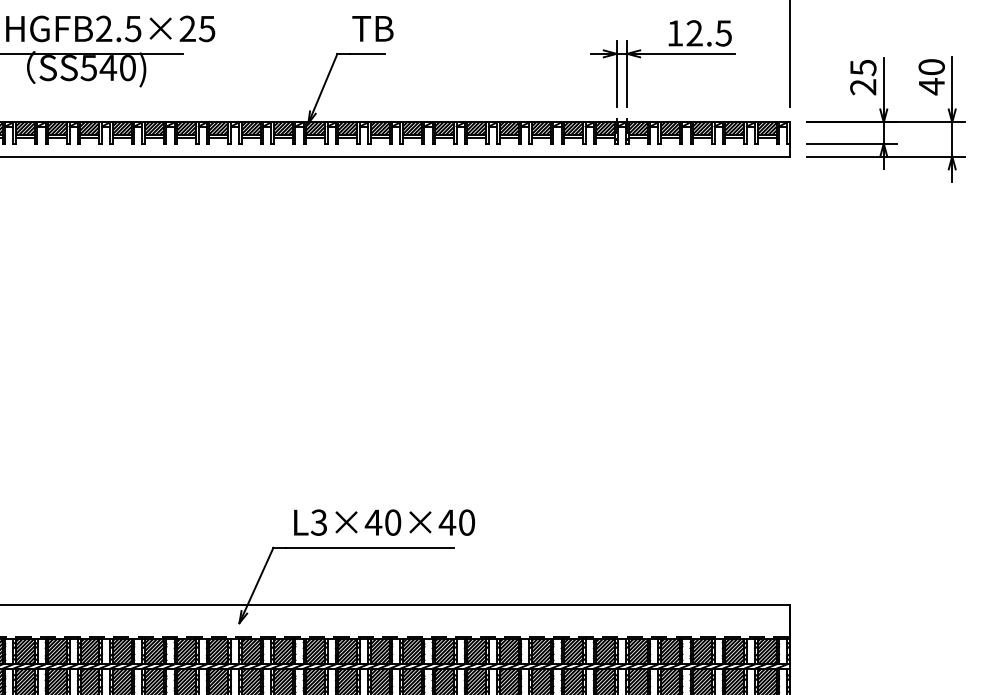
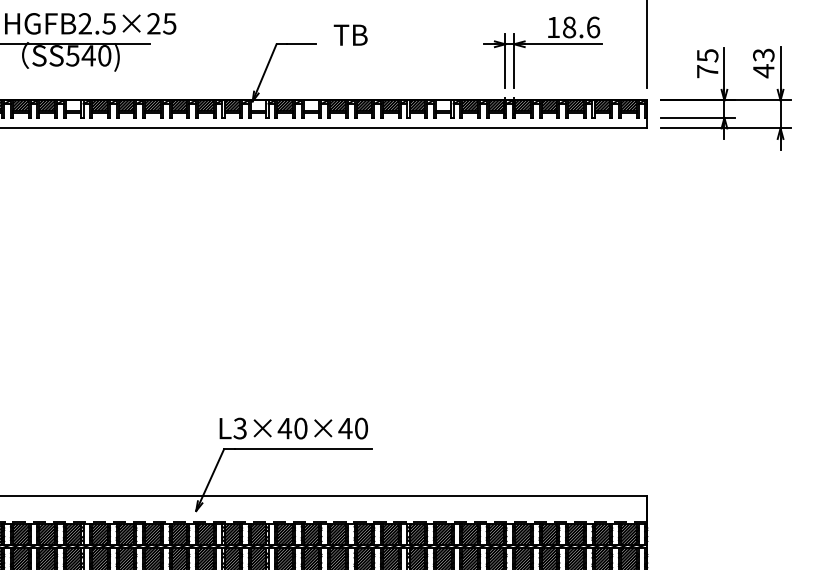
text: (372, 28) -> (350, 34), moved
text: (709, 33) -> (581, 27), 12.5 -> 18.6
text: (931, 67) -> (763, 55), 40 -> 43
text: (863, 87) -> (707, 71), 25 -> 75
hatch: (89, 128) -> (73, 105), removed
hatch: (315, 128) -> (258, 105), removed
hatch: (379, 128) -> (311, 105), removed
hatch: (540, 128) -> (443, 105), removed
text: (384, 522) -> (293, 428), moved

